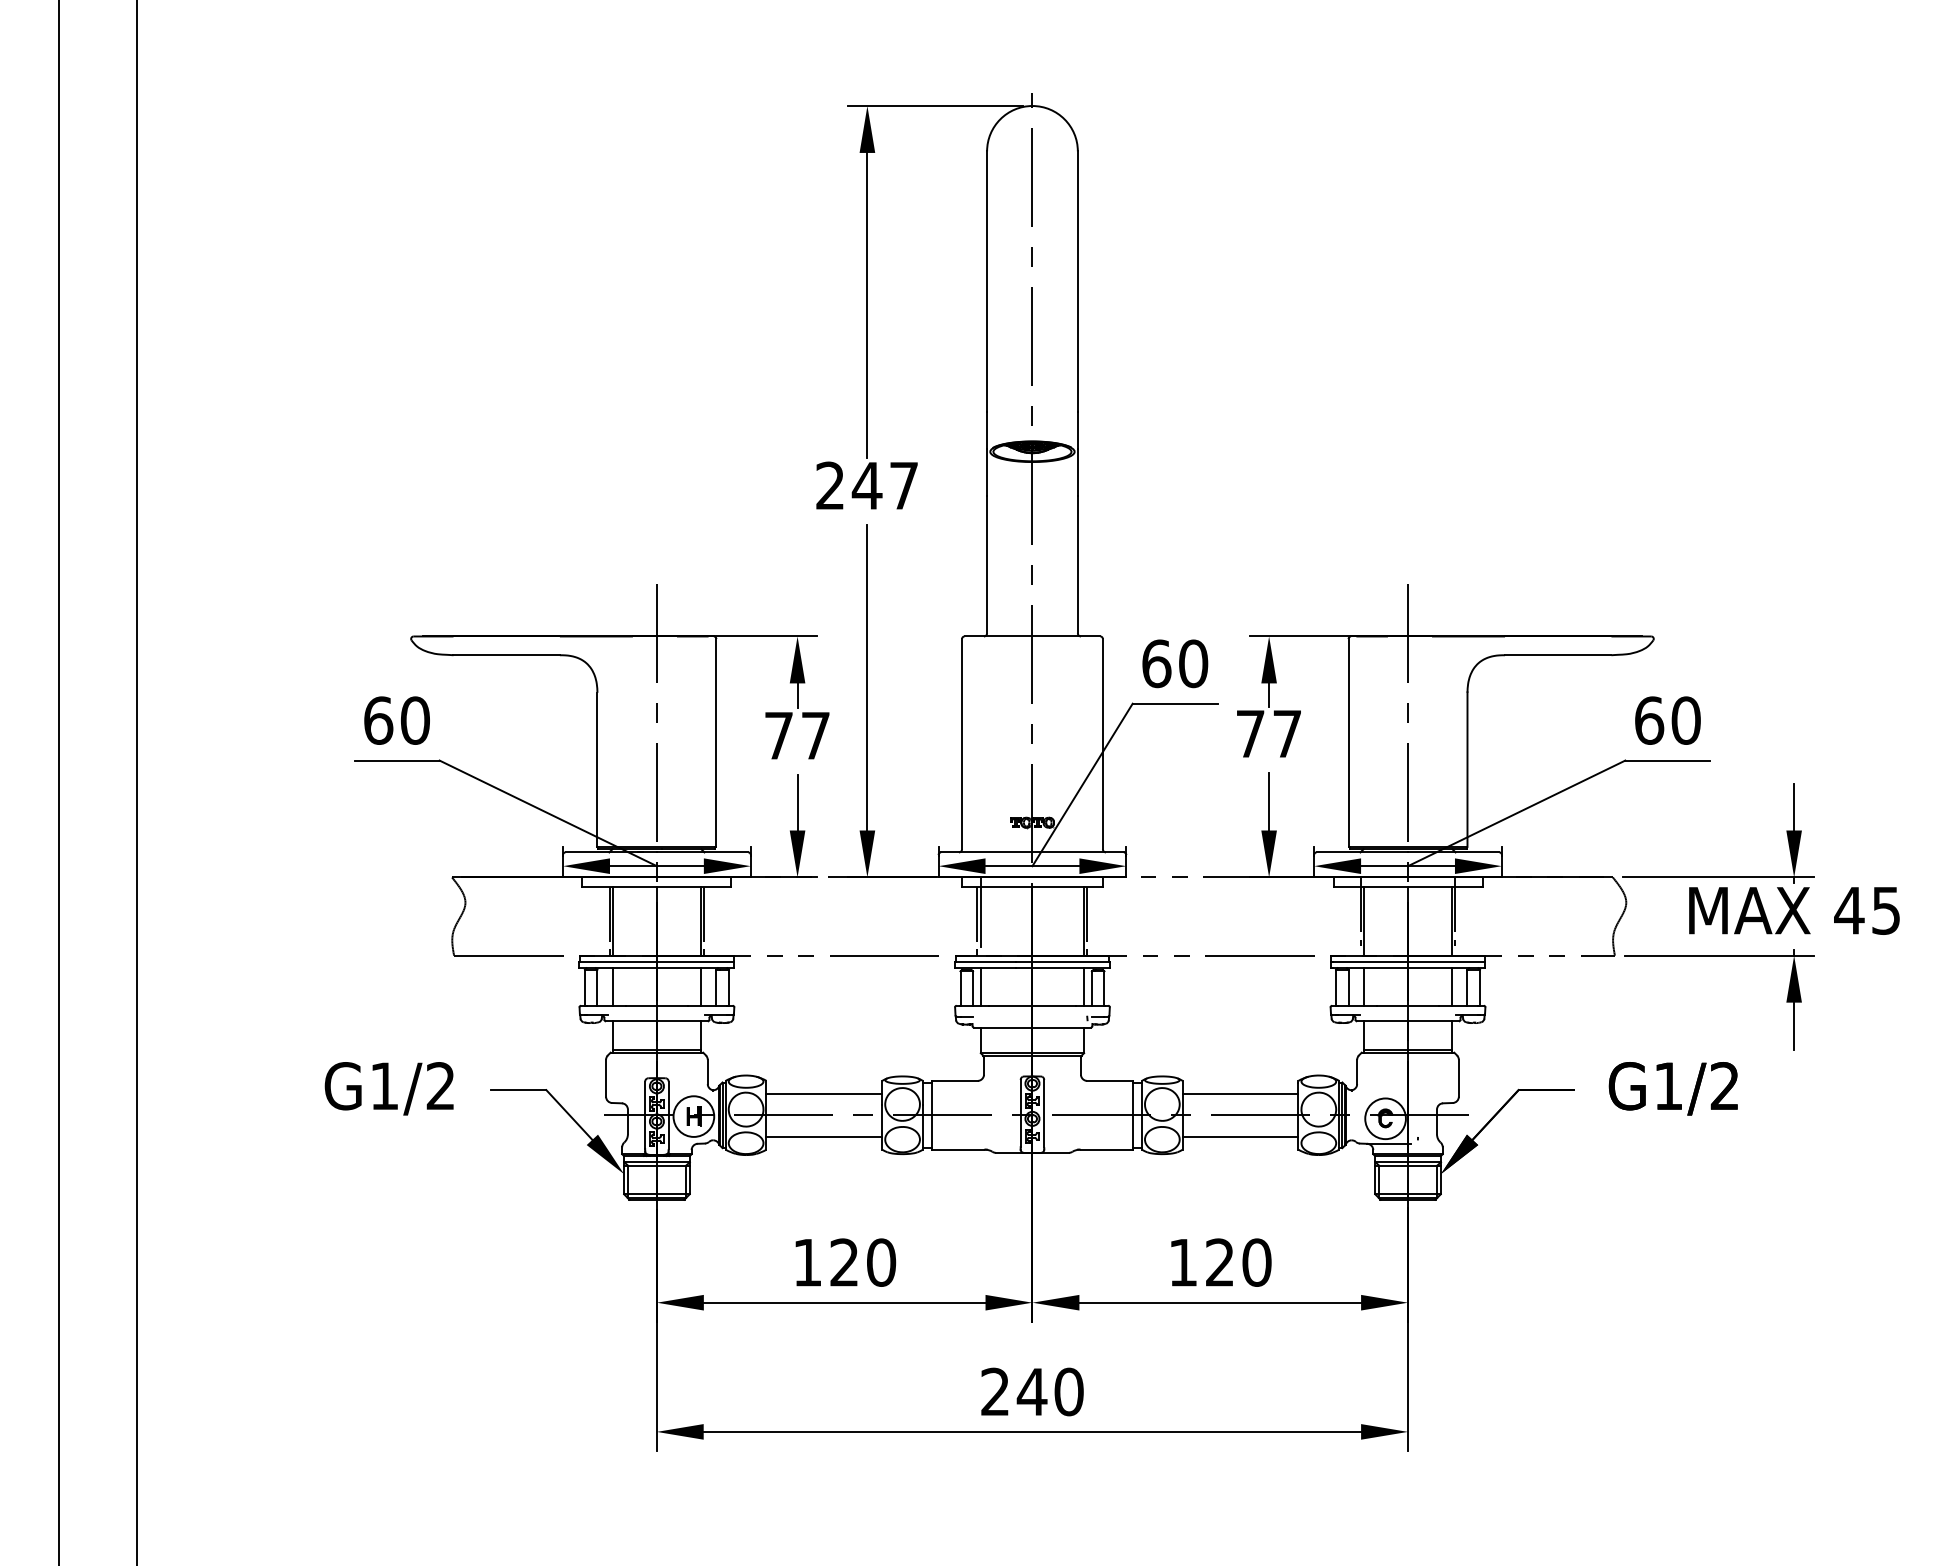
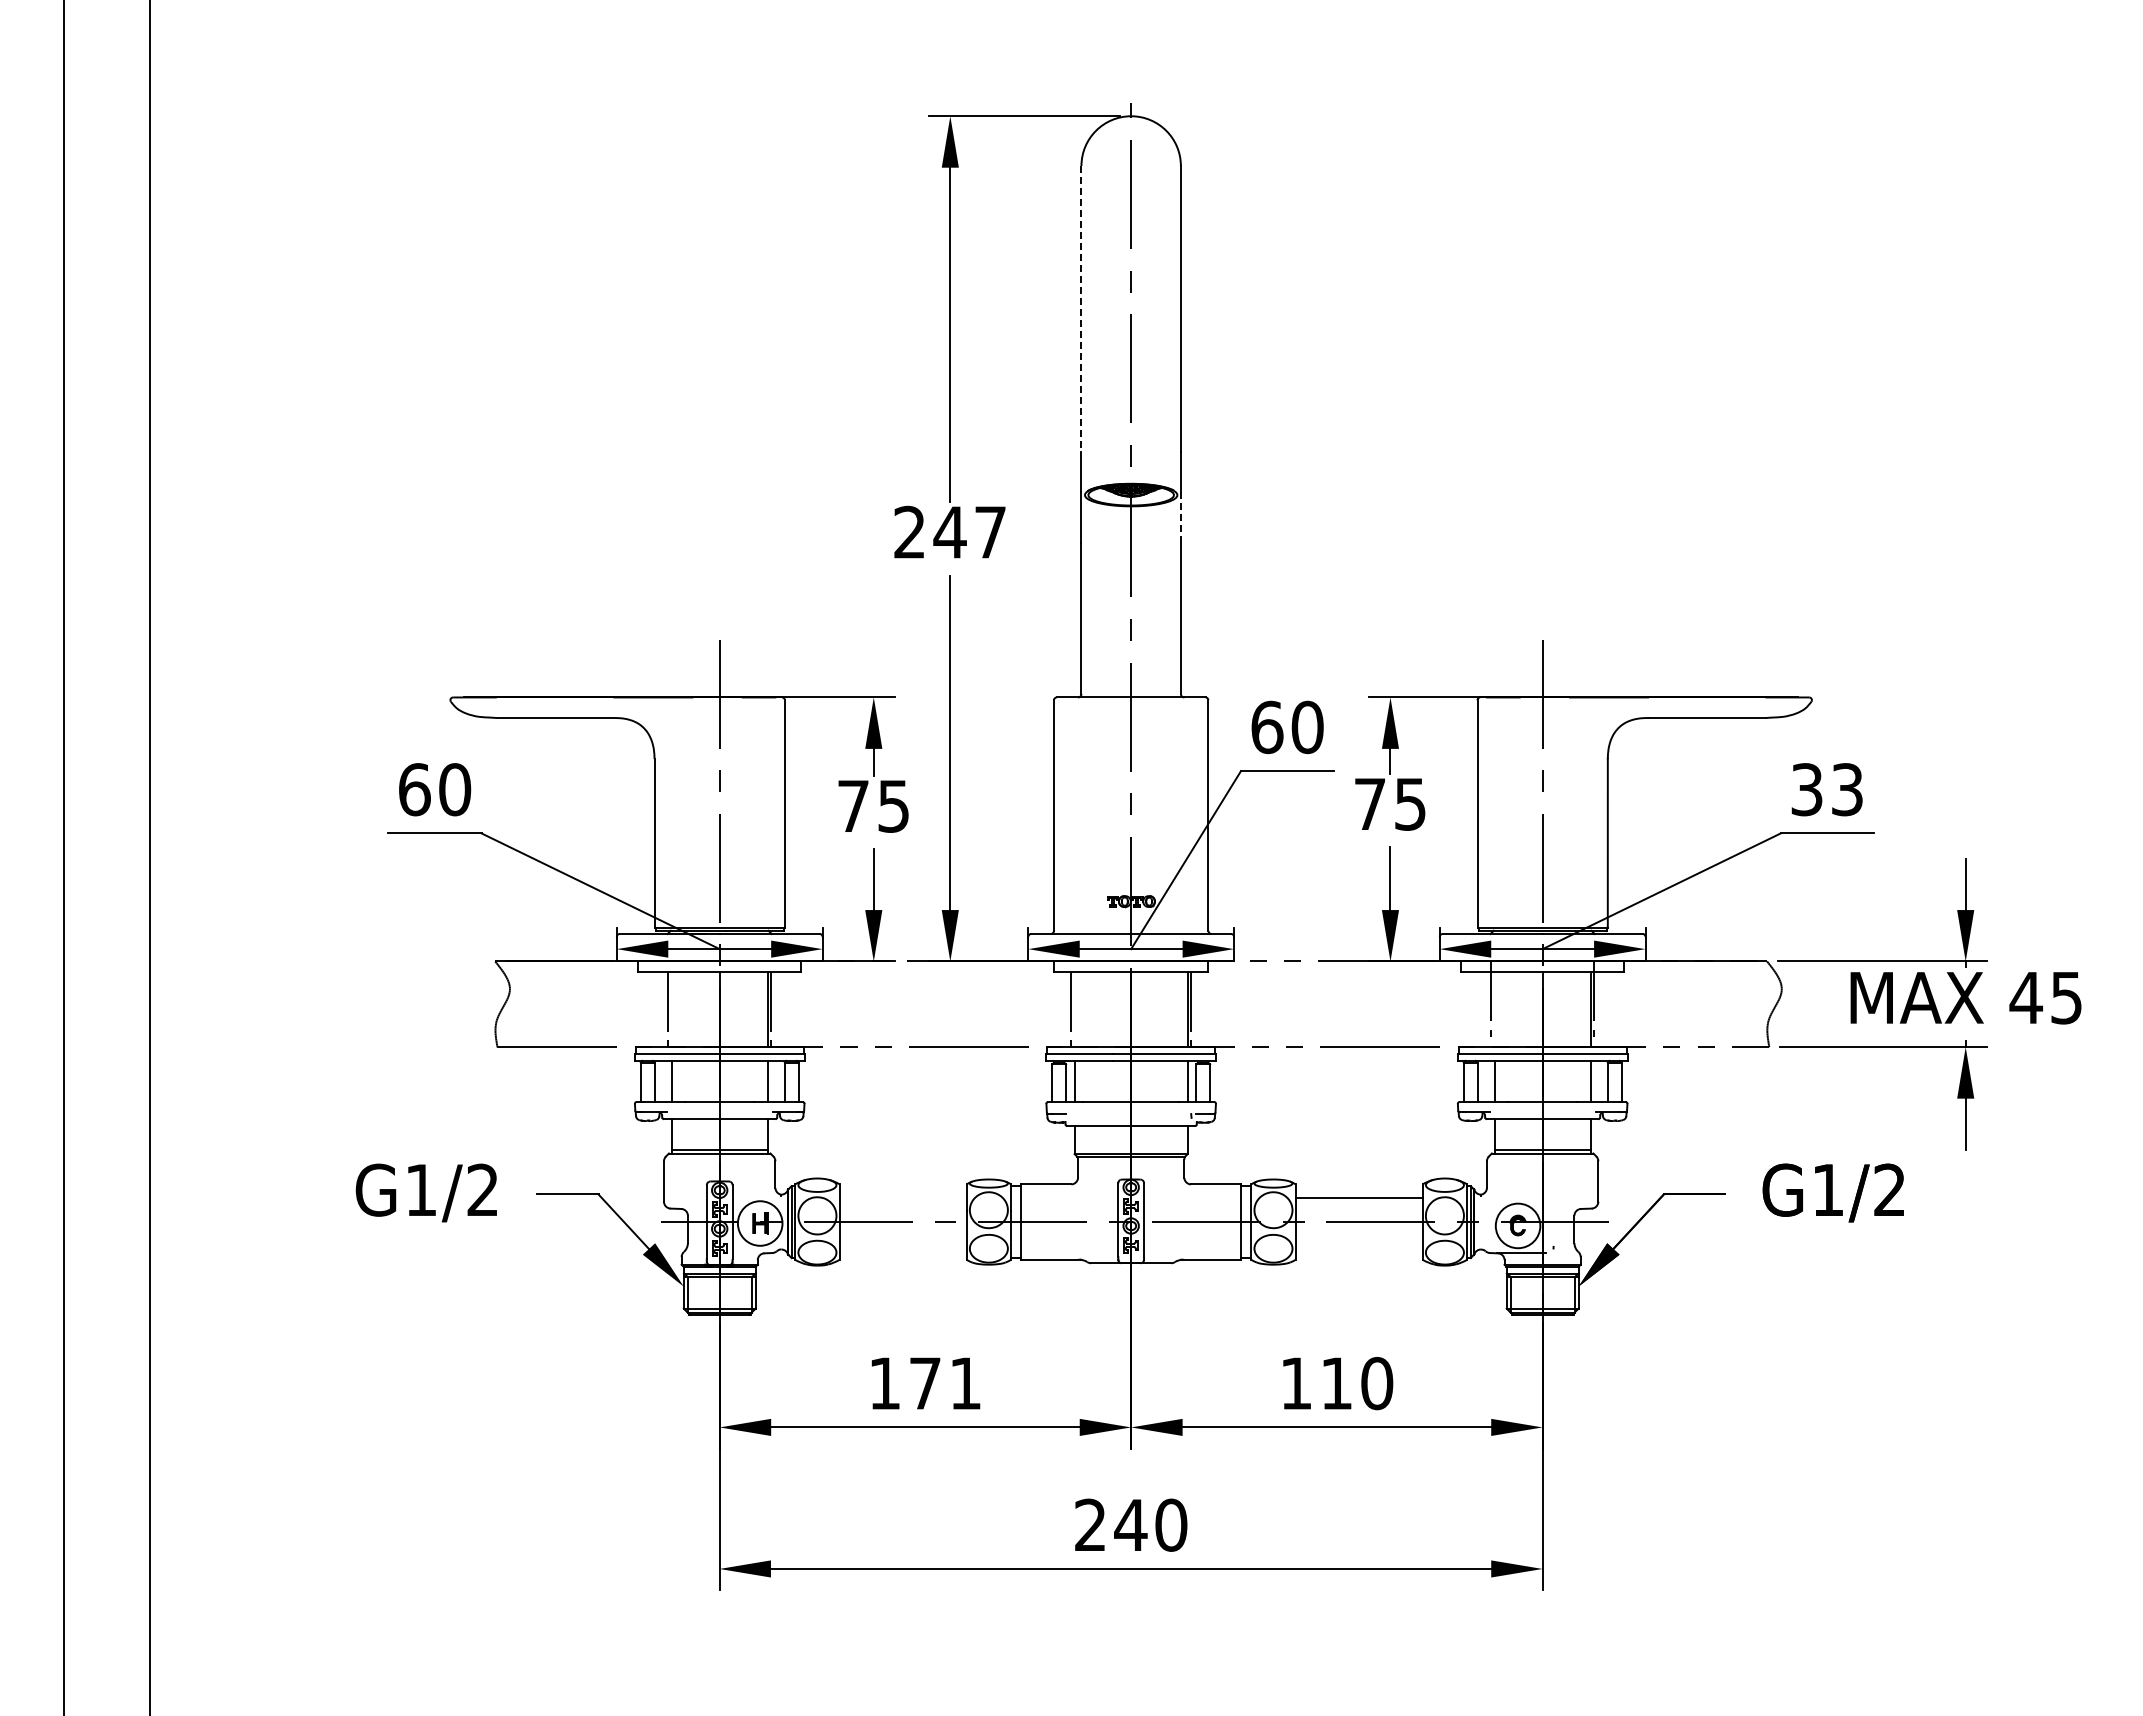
line: (987, 281) -> (1081, 308), solid -> dashed
line: (1077, 472) -> (1180, 517), solid -> dashed
text: (1668, 720) -> (1827, 789), 60 -> 33
text: (1287, 734) -> (1410, 804), 77 -> 75
text: (815, 735) -> (893, 806), 77 -> 75
line: (980, 912) -> (1074, 999), removed
line: (612, 921) -> (671, 1009), removed
line: (1364, 921) -> (1494, 1009), removed
line: (823, 1093) -> (902, 1198), removed
line: (823, 1136) -> (902, 1245), removed
line: (1239, 1136) -> (1358, 1245), removed
text: (862, 1262) -> (945, 1383), 120 -> 171
text: (1219, 1262) -> (1336, 1383), 120 -> 110

